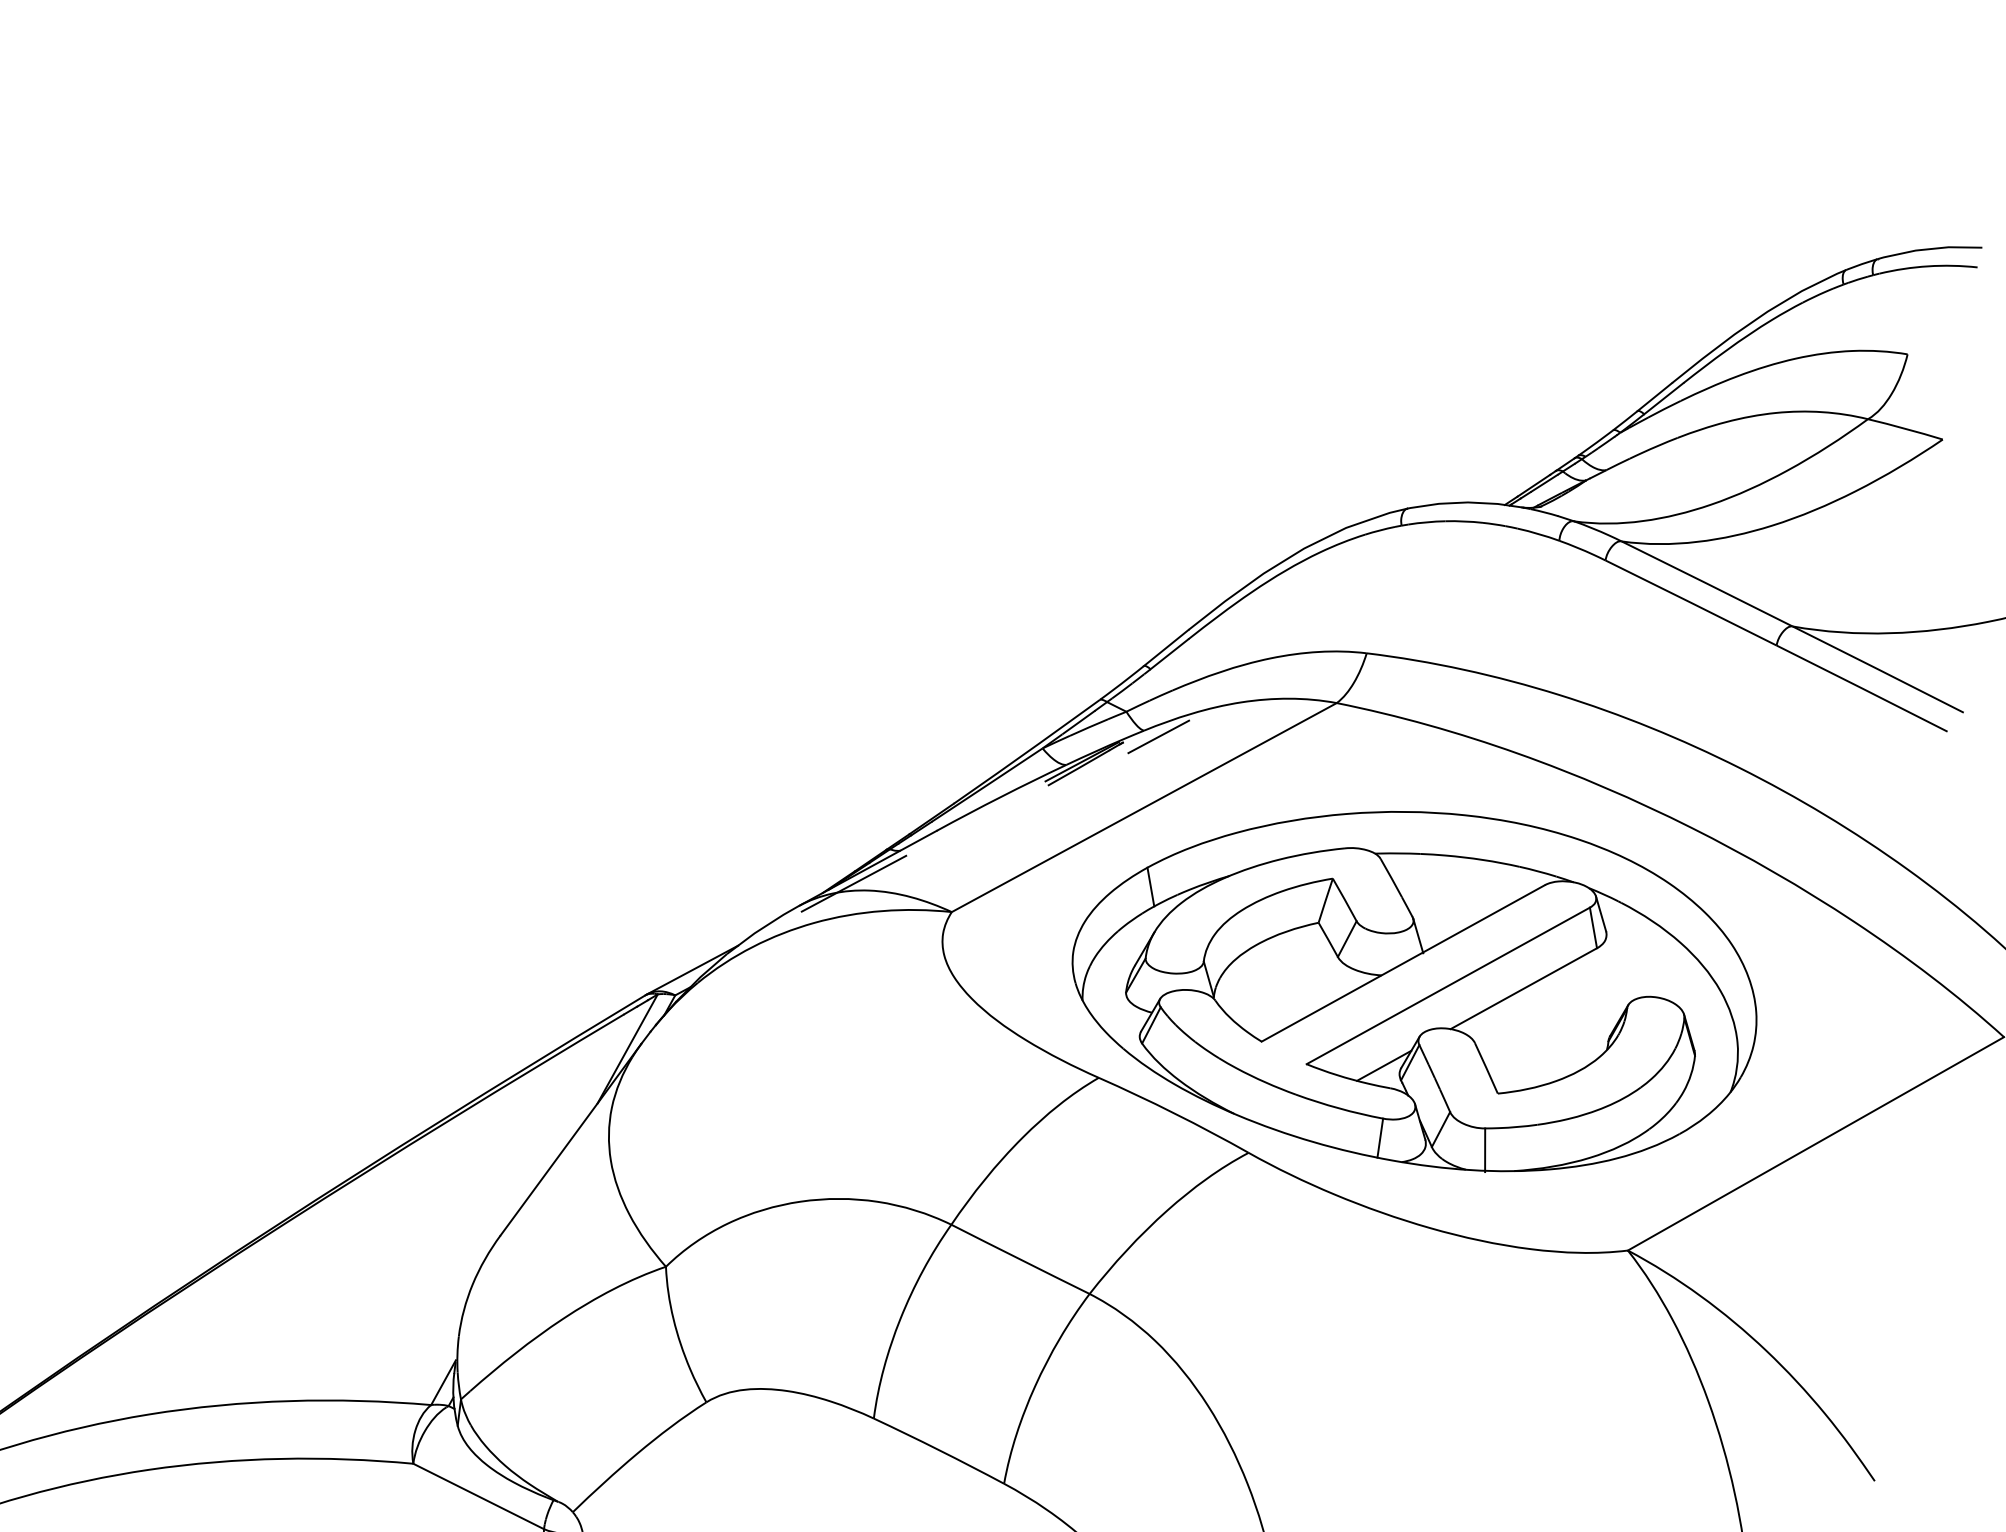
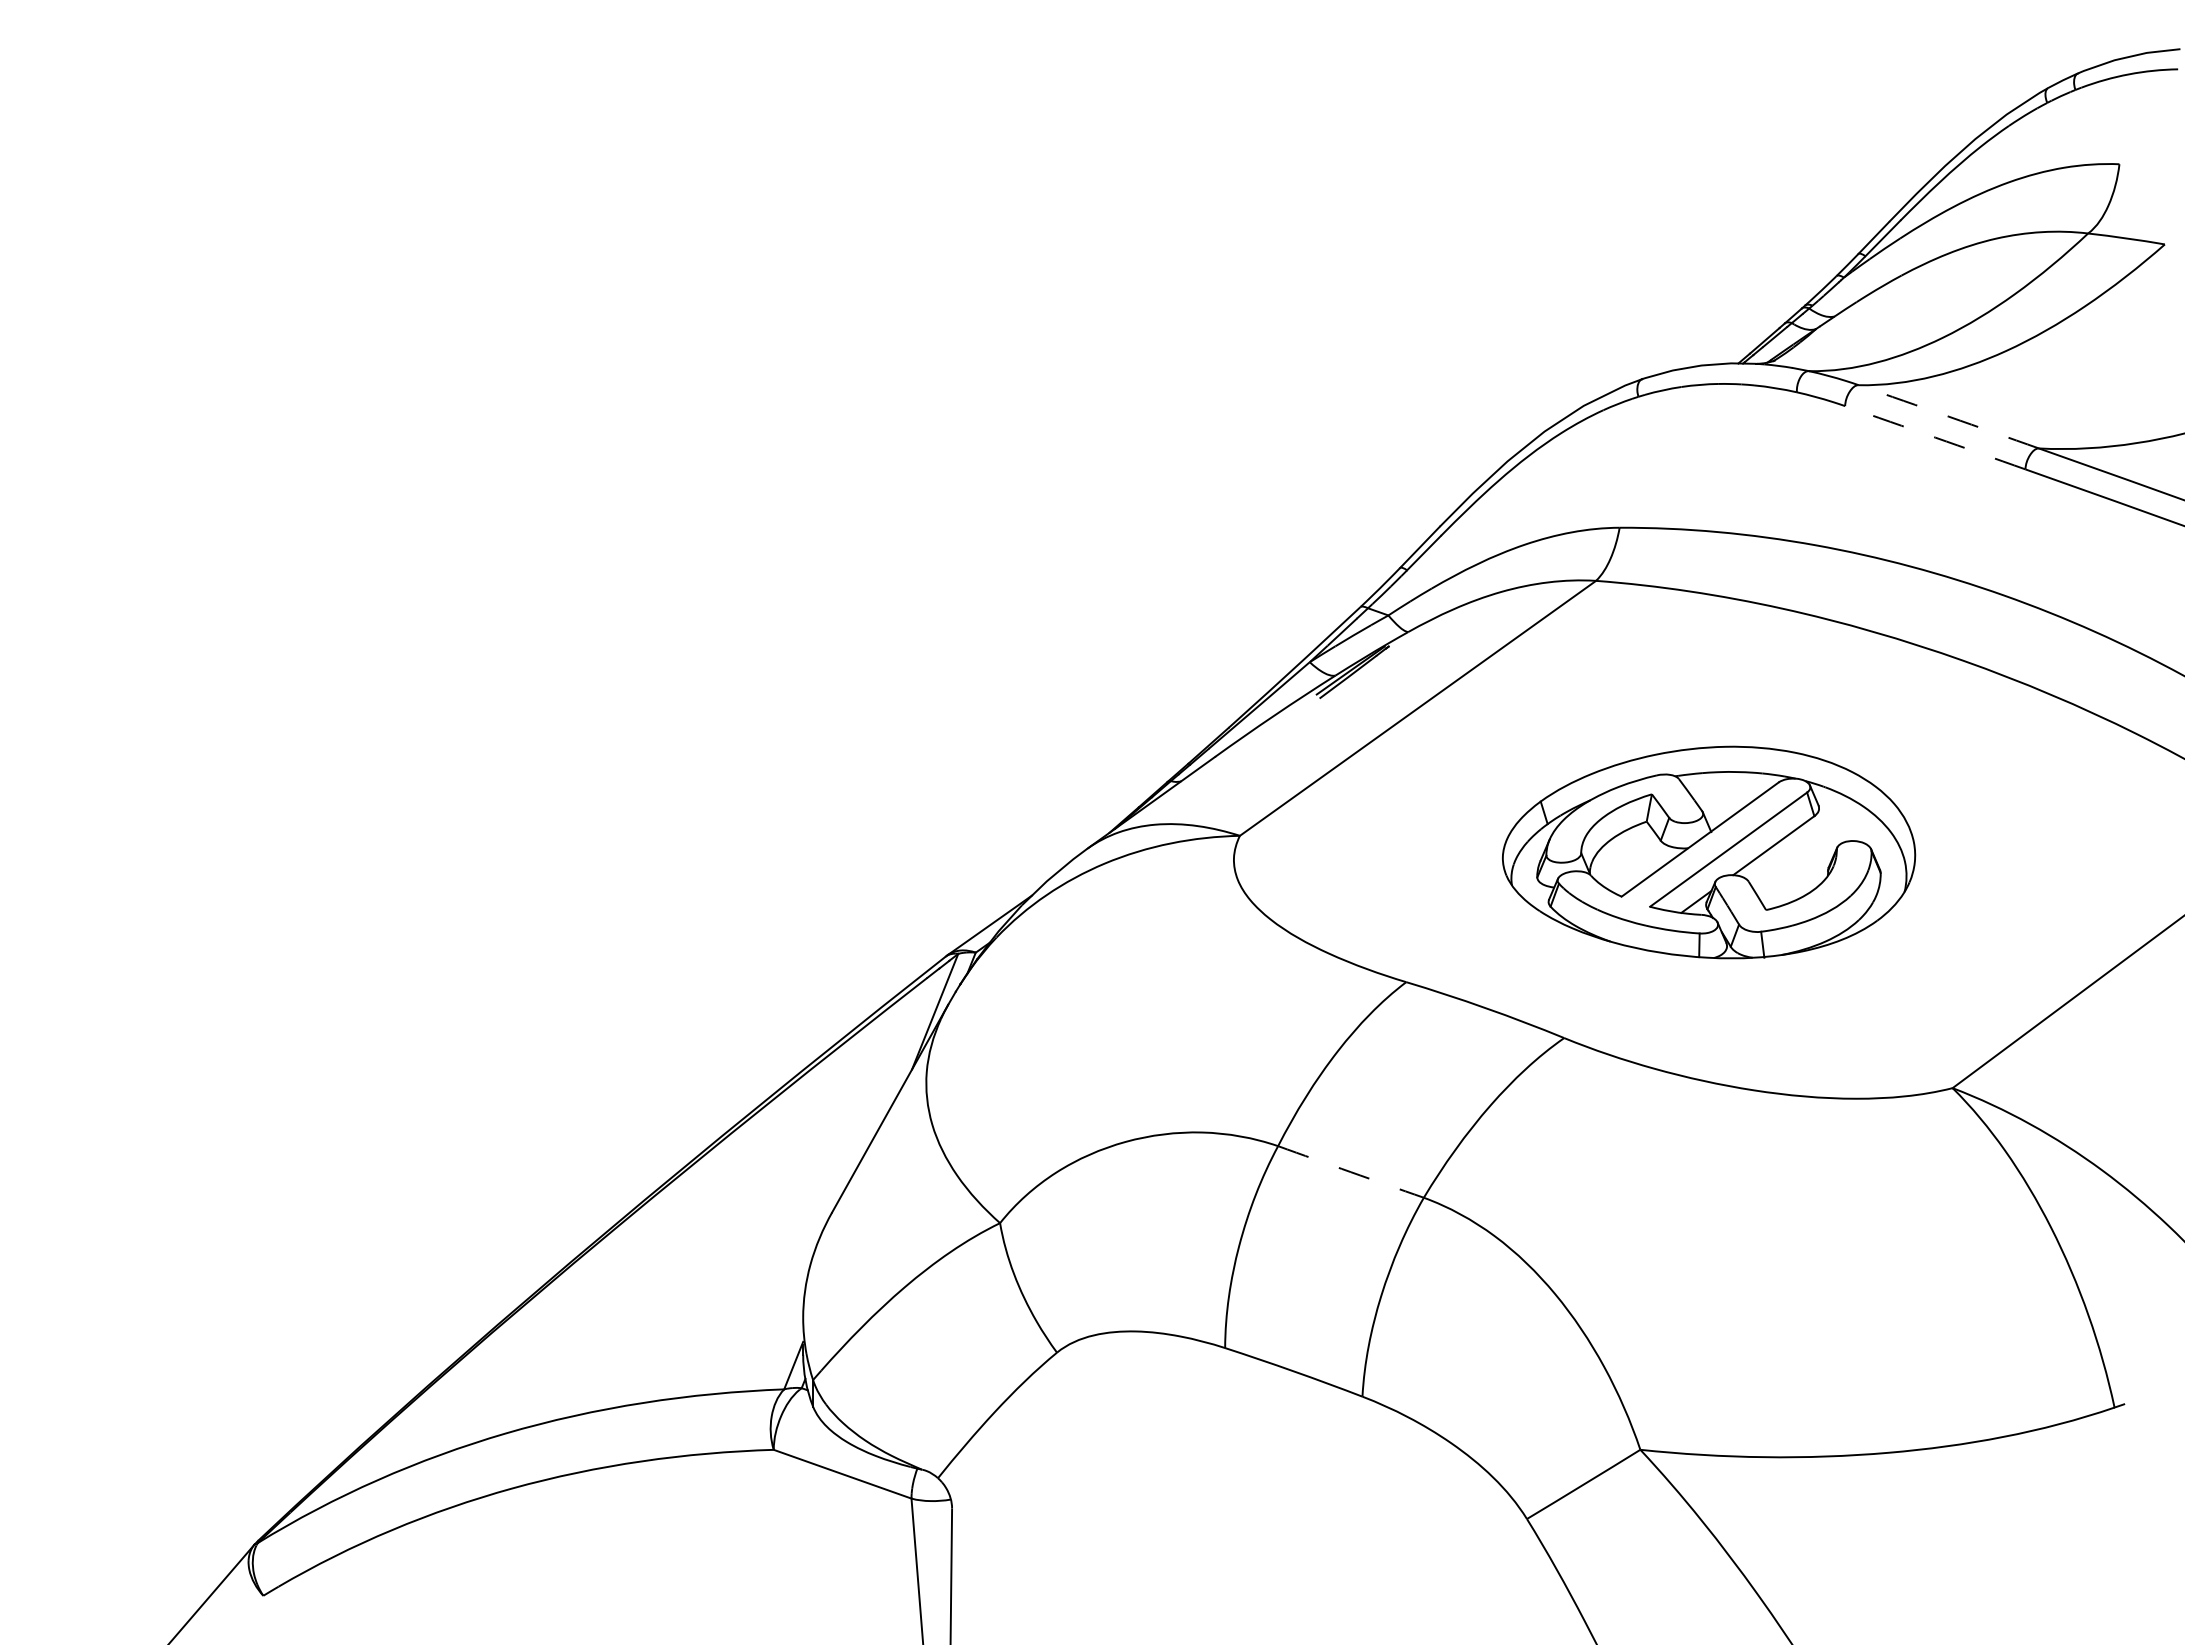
arc: (1706, 583) -> (1948, 416), solid -> dashed
arc: (1691, 602) -> (1935, 437), solid -> dashed
line: (1158, 736) -> (1423, 636), removed
line: (854, 883) -> (1139, 819), removed
part: (1414, 986) -> (1708, 852), size x0.6
arc: (1019, 1259) -> (1350, 1172), solid -> dashed

